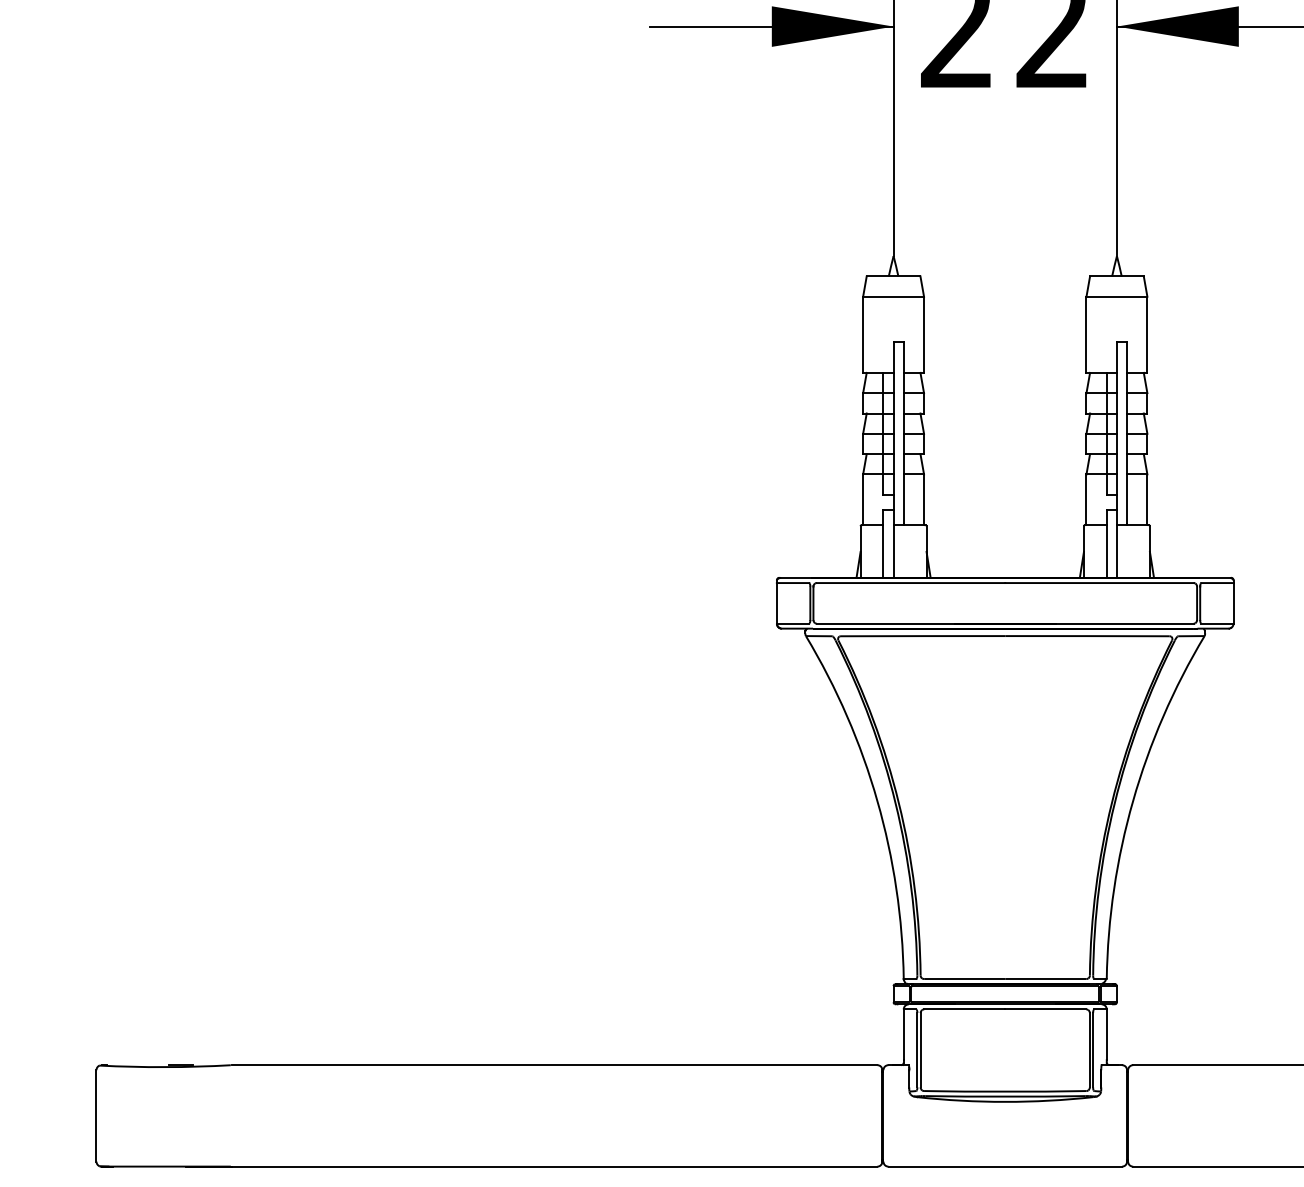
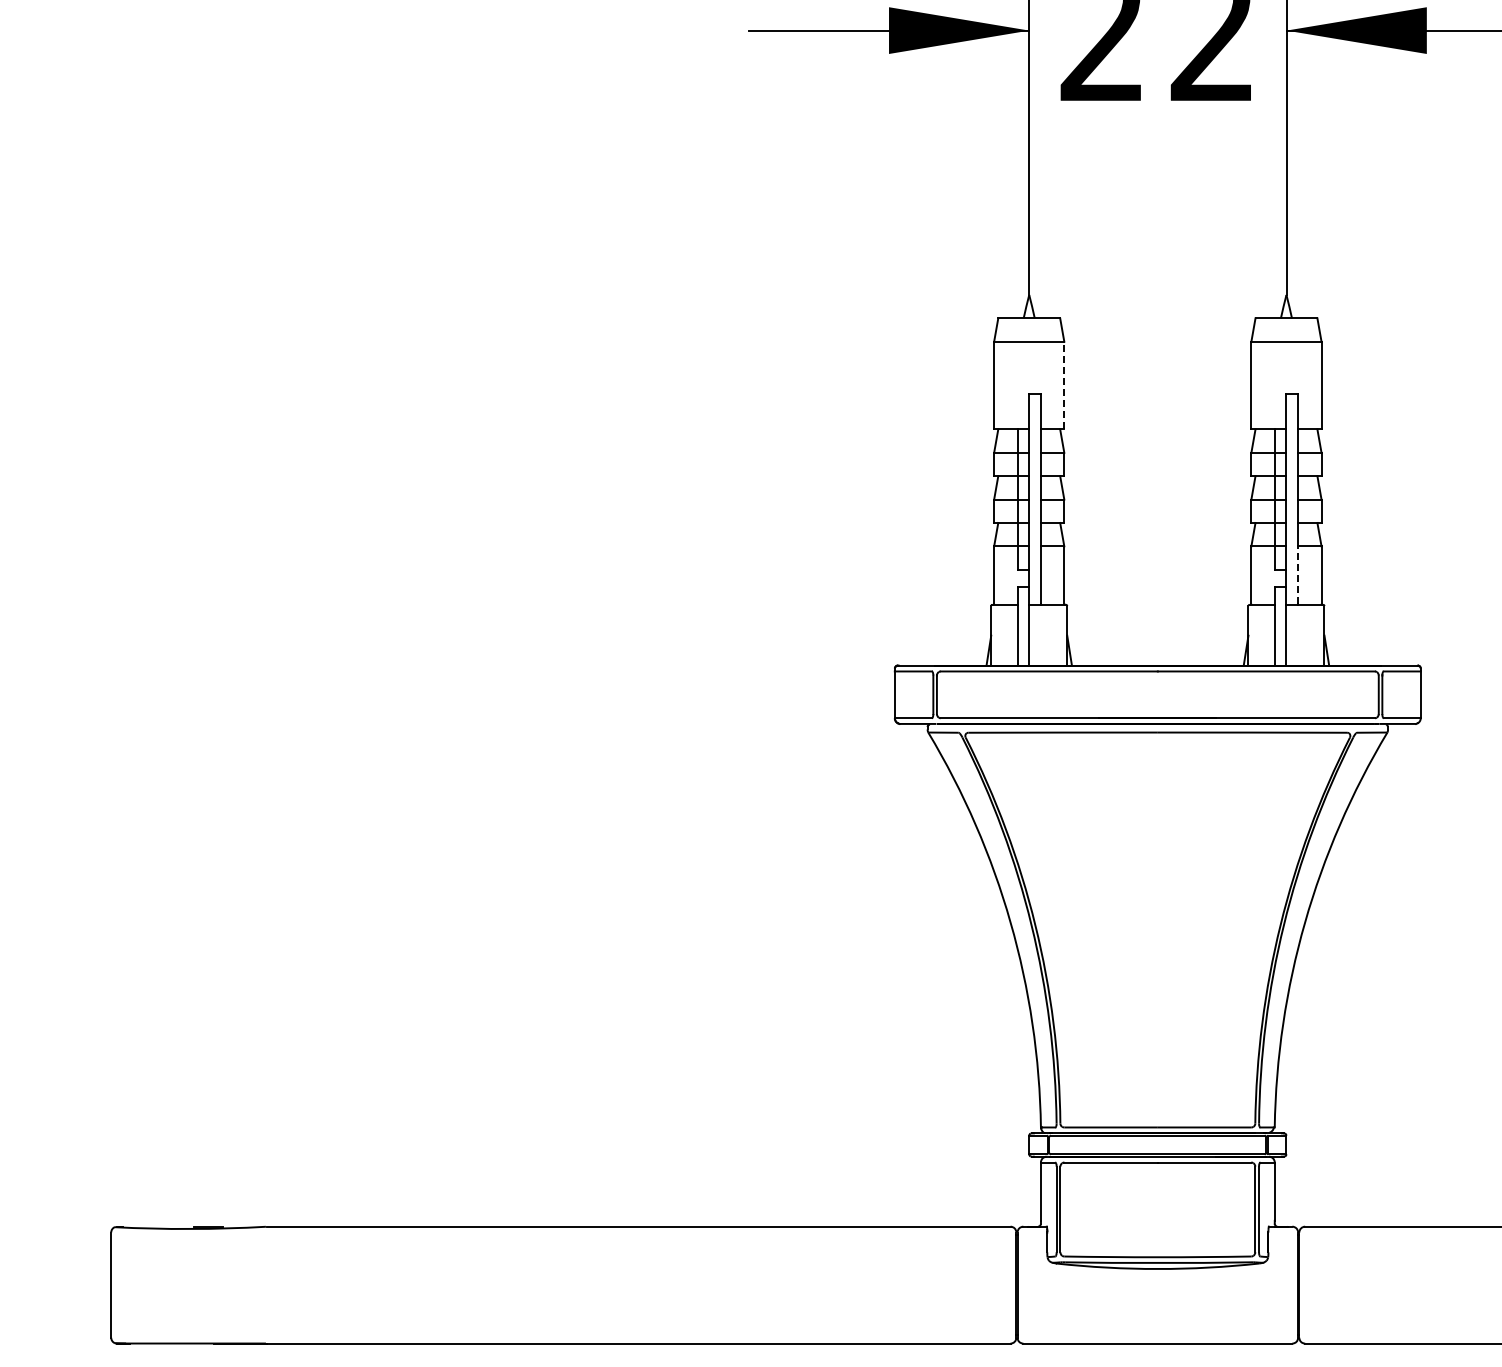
line: (924, 334) -> (1064, 385), solid -> dashed
line: (1127, 499) -> (1298, 575), solid -> dashed

